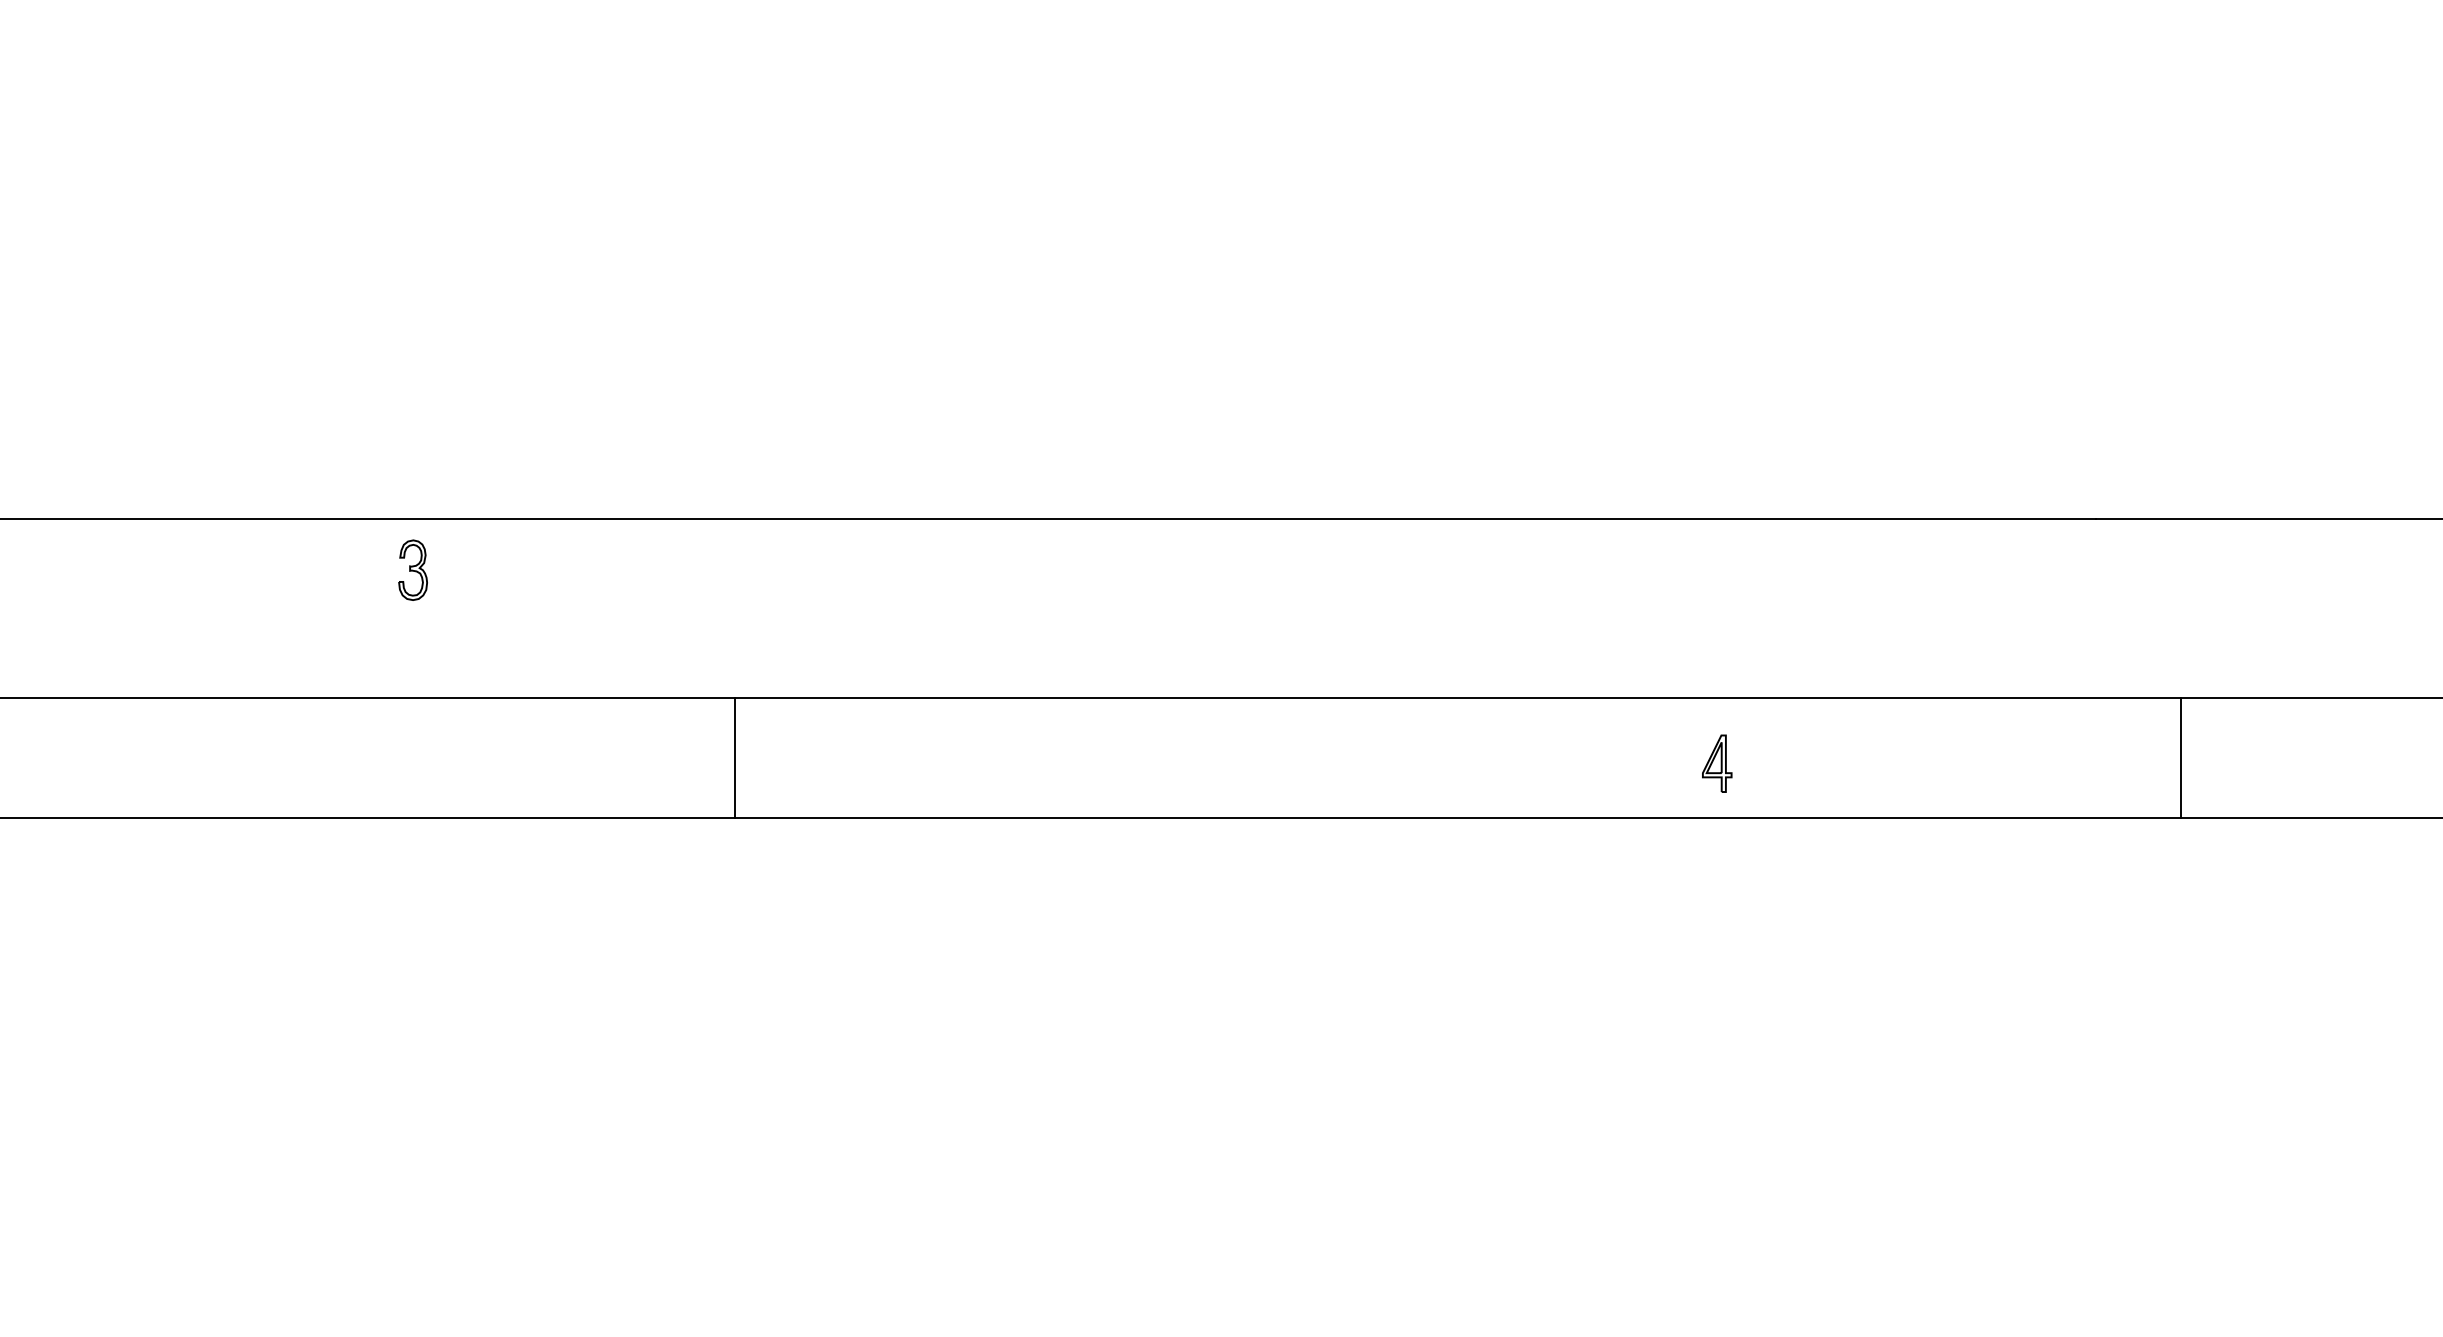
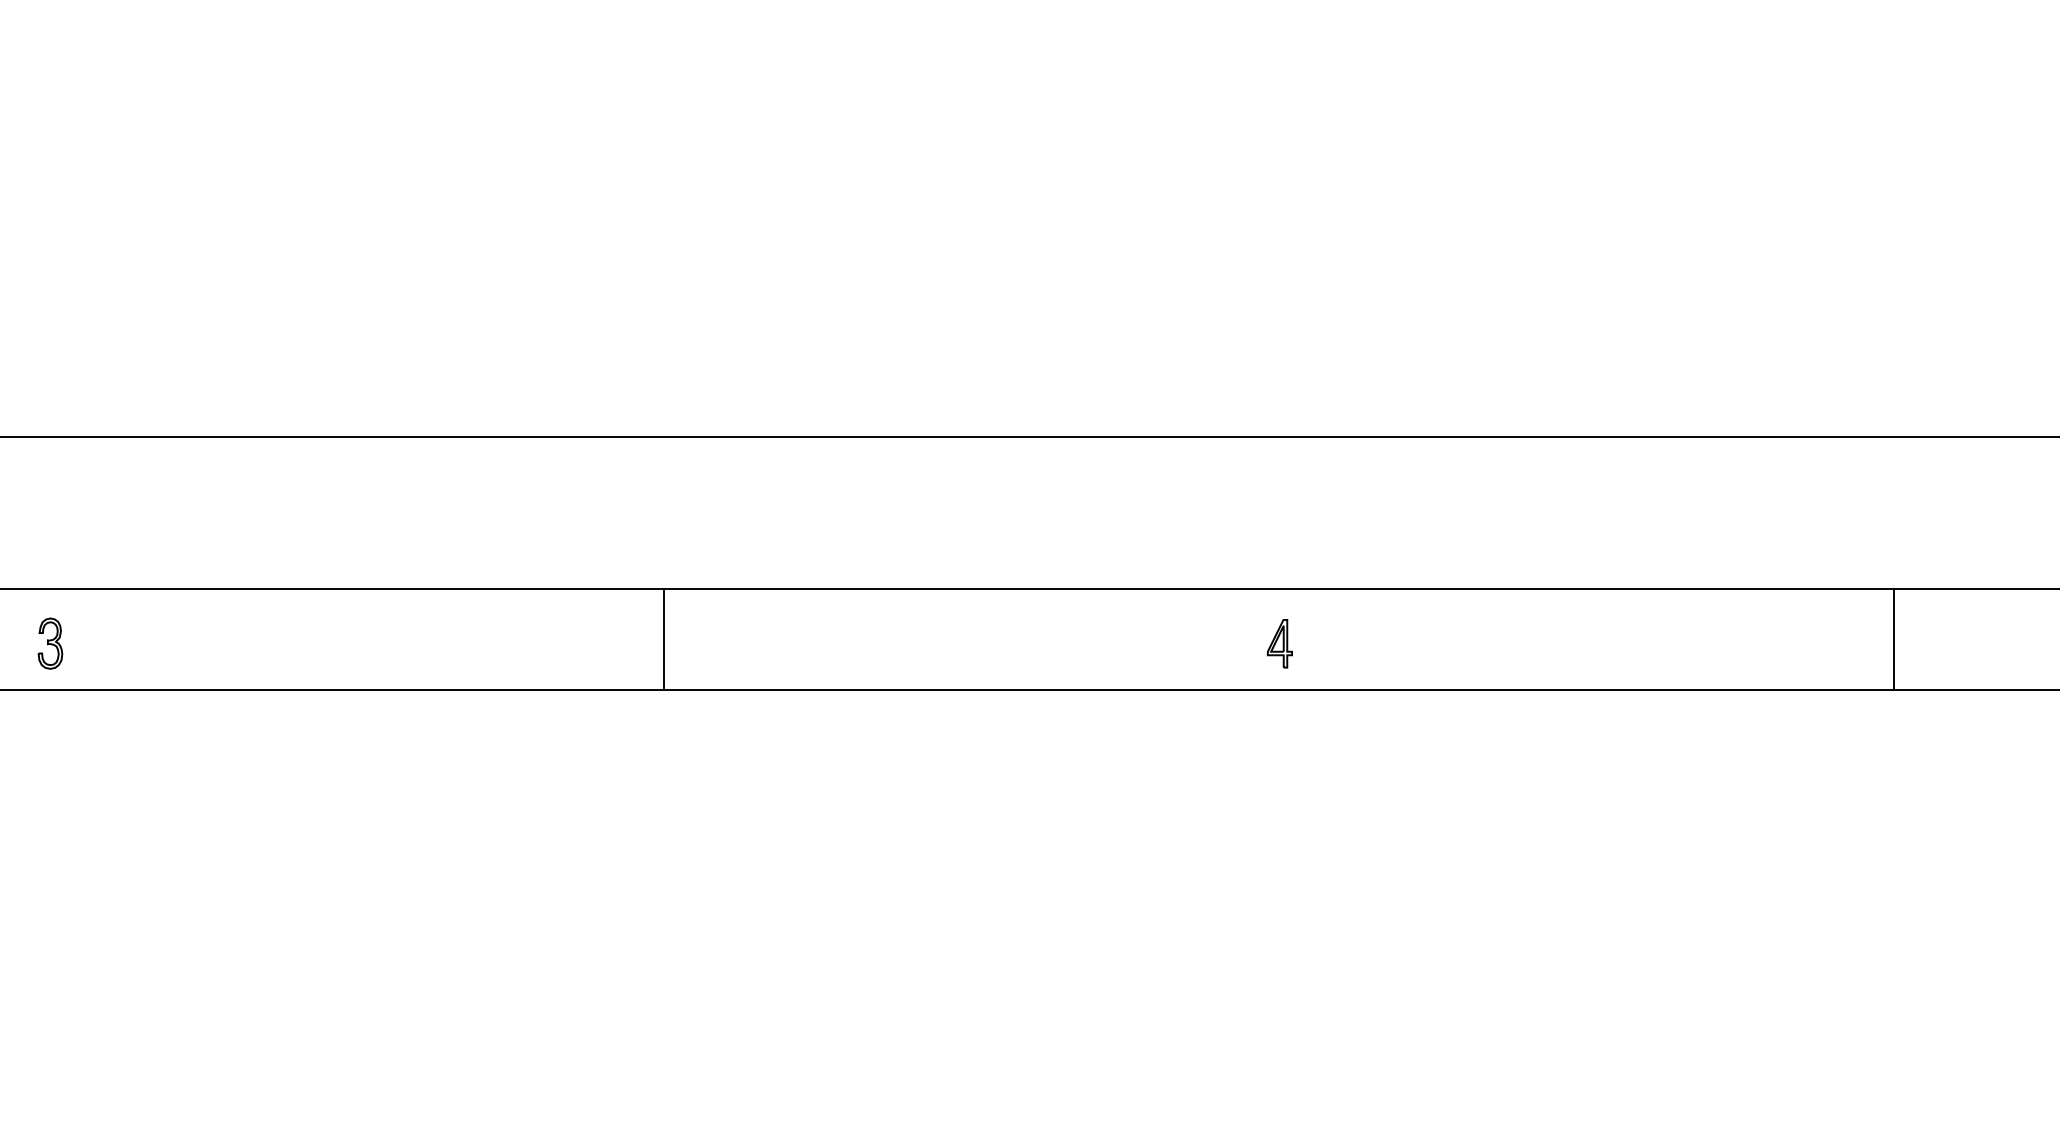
part: (413, 570) -> (50, 643), moved
line: (734, 757) -> (664, 638), moved
line: (2180, 757) -> (1893, 638), moved
part: (1716, 763) -> (1279, 643), moved

